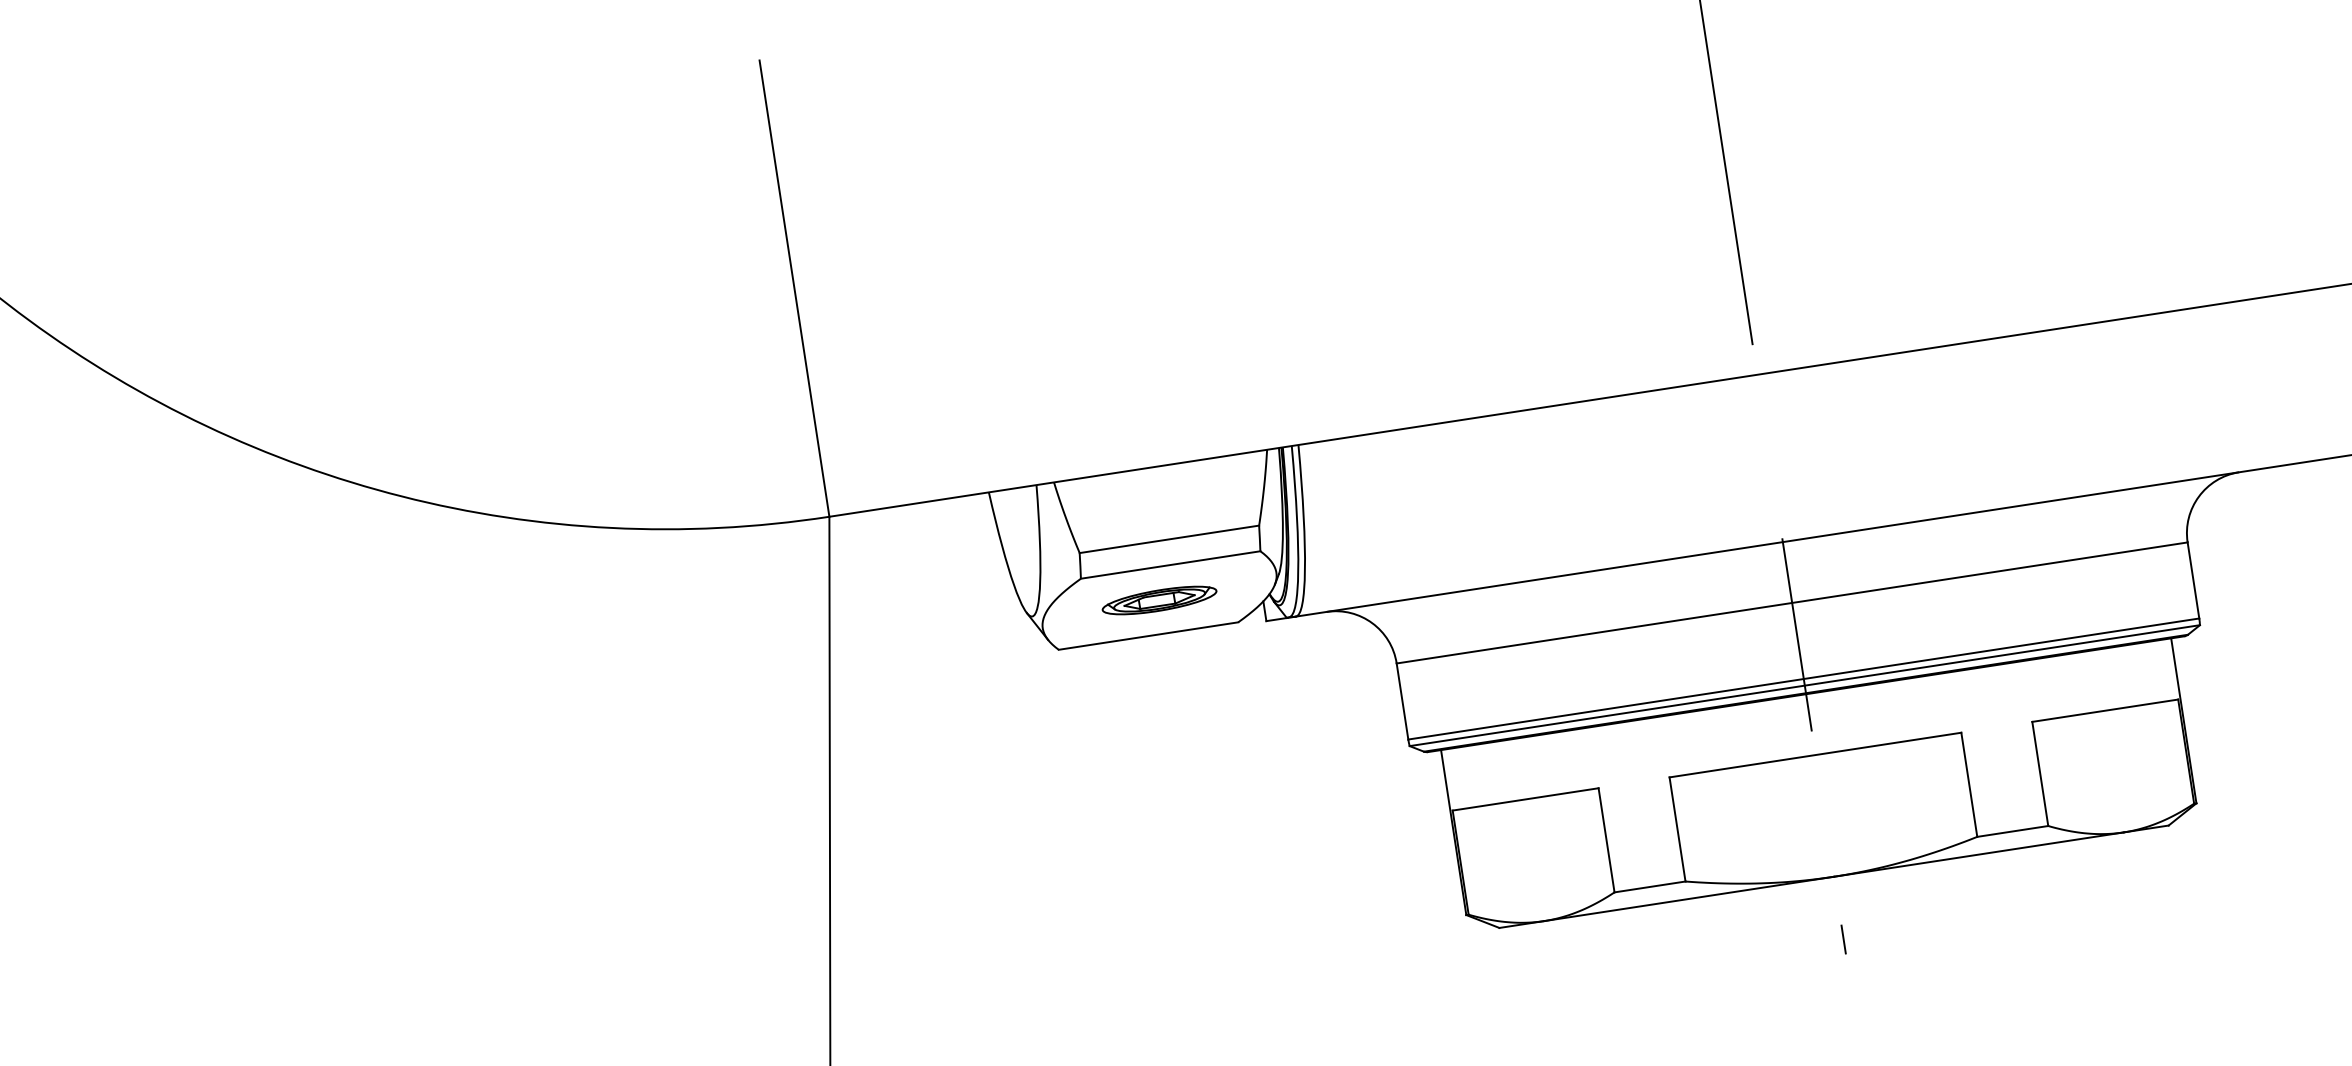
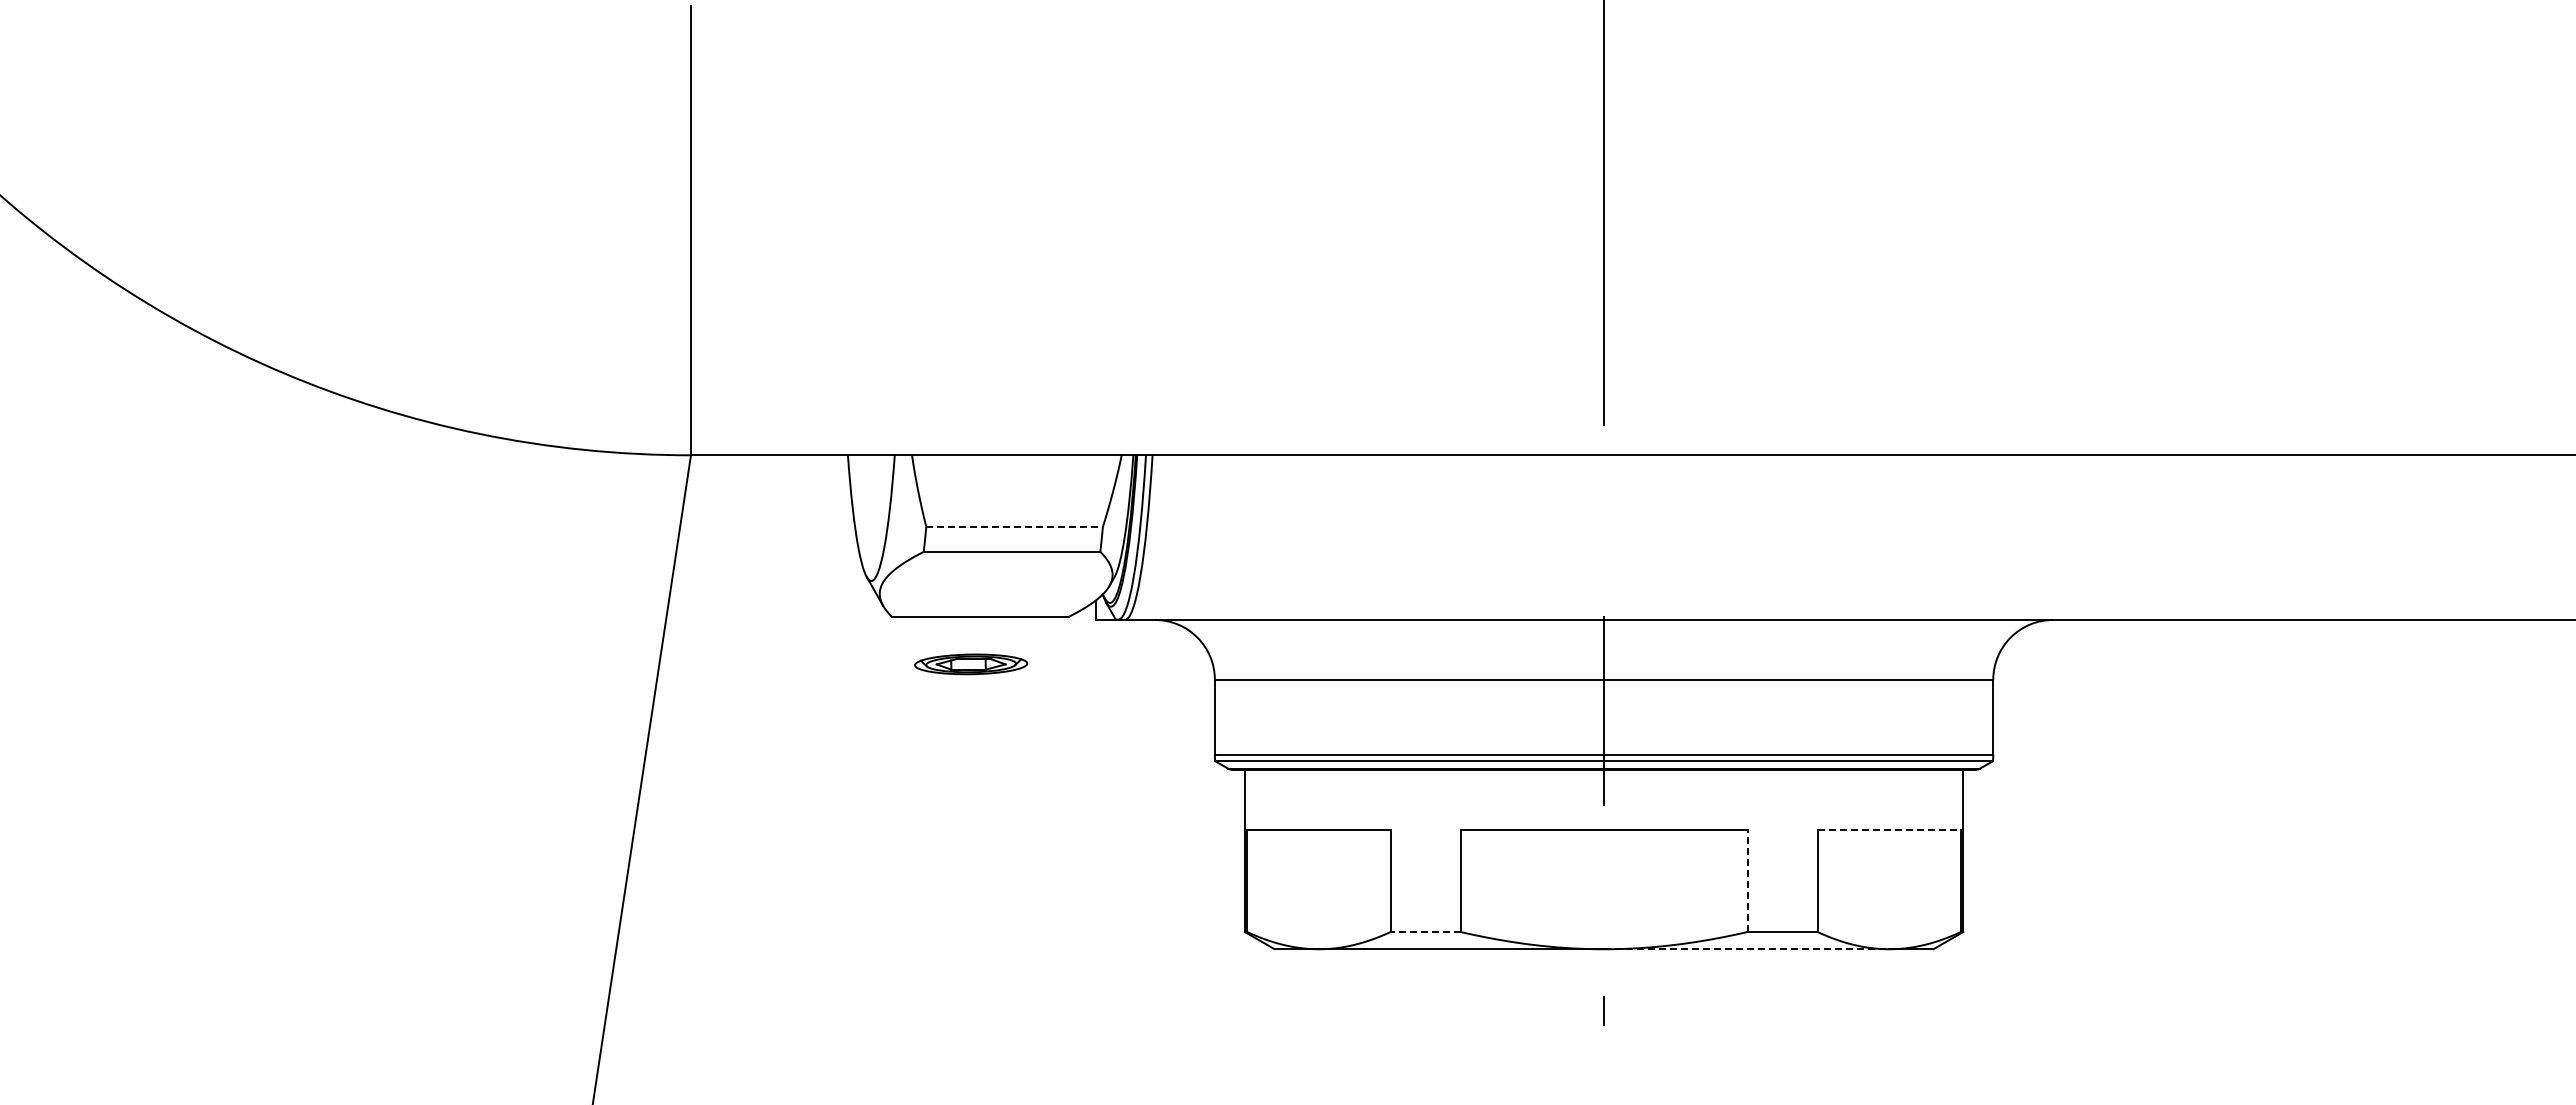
line: (1170, 539) -> (1015, 527), solid -> dashed
part: (1159, 600) -> (971, 664), moved
line: (2105, 710) -> (1889, 829), solid -> dashed
line: (1969, 784) -> (1747, 880), solid -> dashed
line: (1978, 854) -> (1746, 949), solid -> dashed
line: (1649, 886) -> (1425, 931), solid -> dashed

